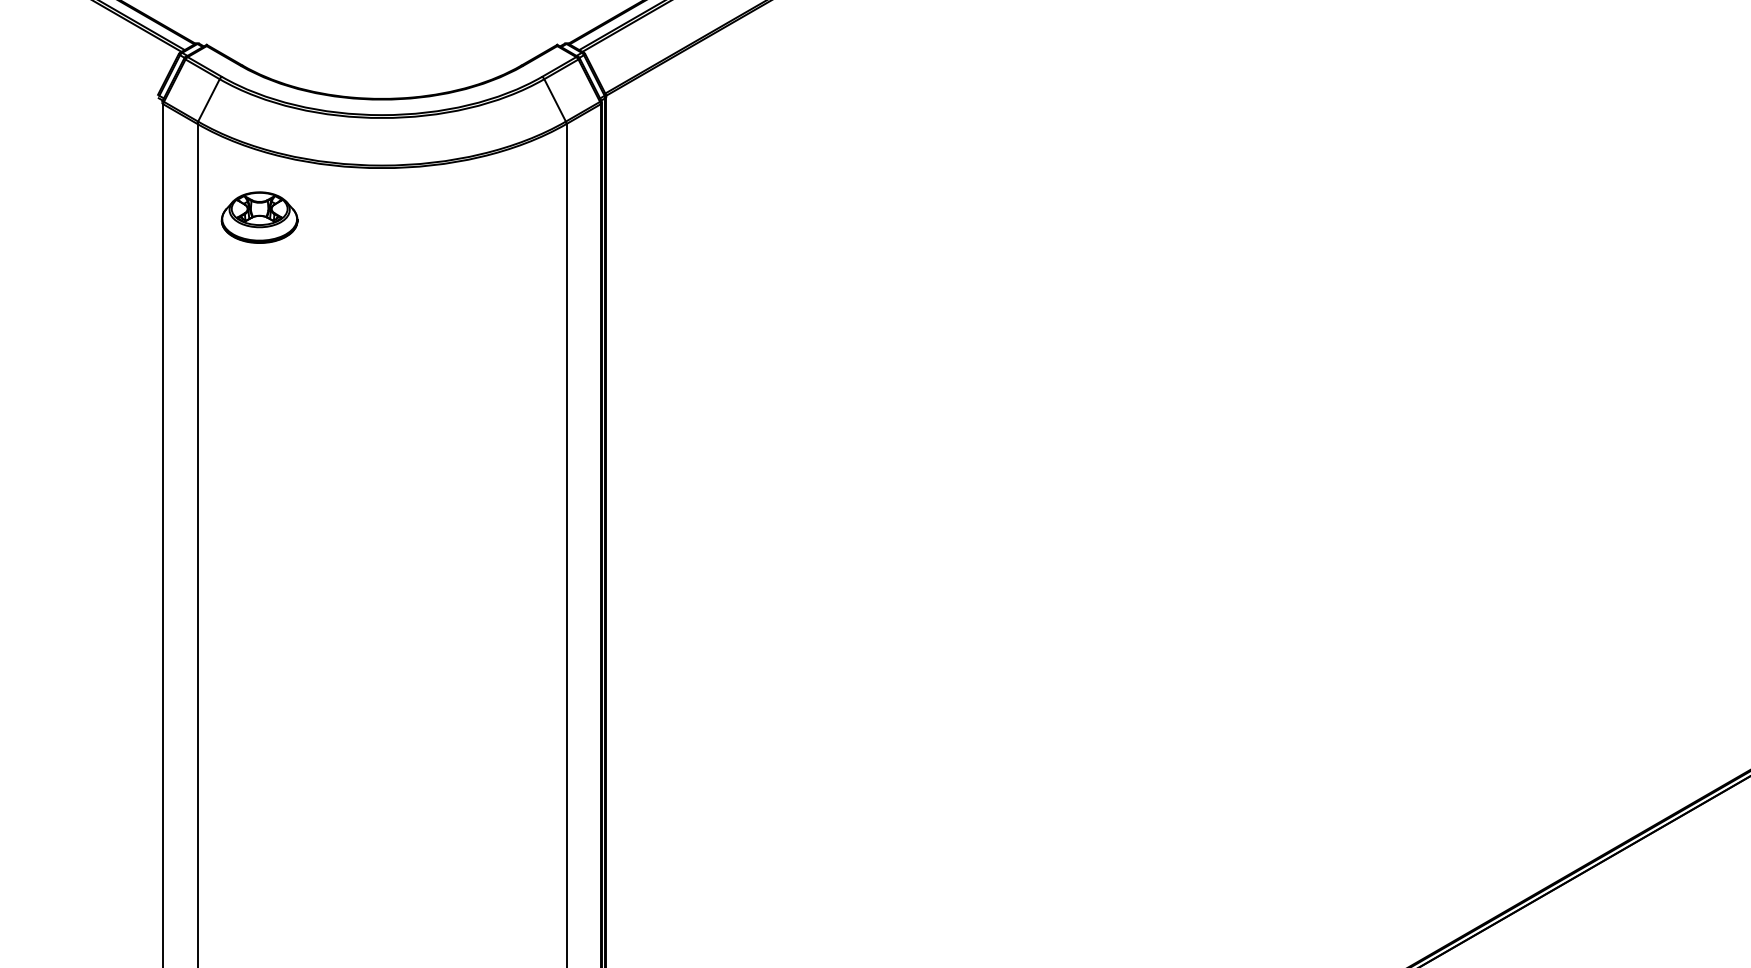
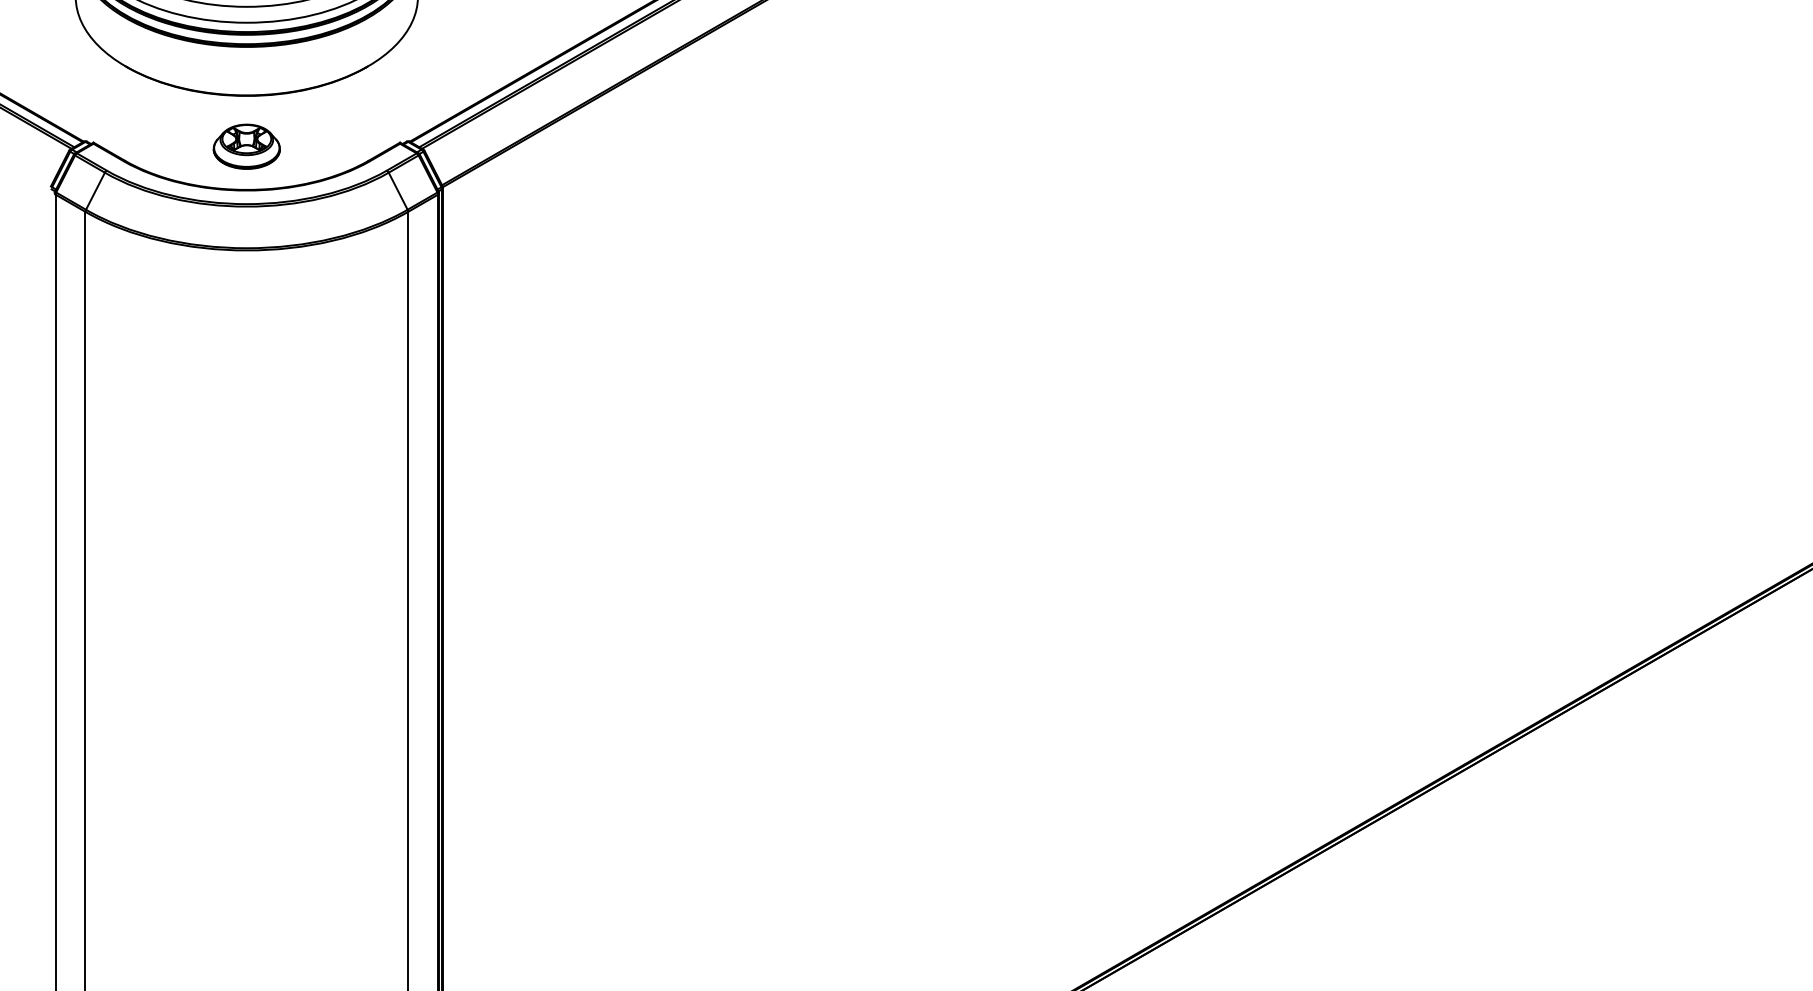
part: (259, 217) -> (246, 146), moved

